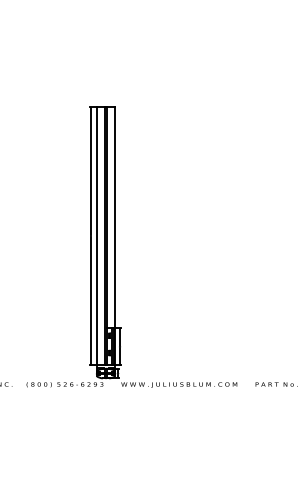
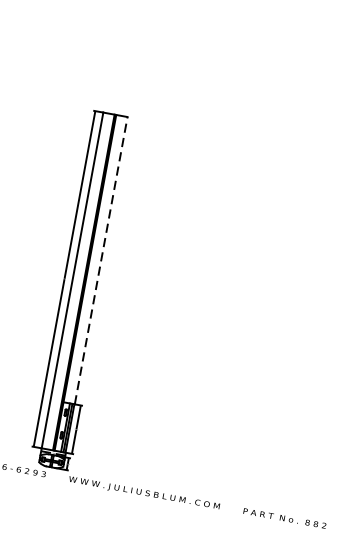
line: (115, 217) -> (101, 260), solid -> dashed

